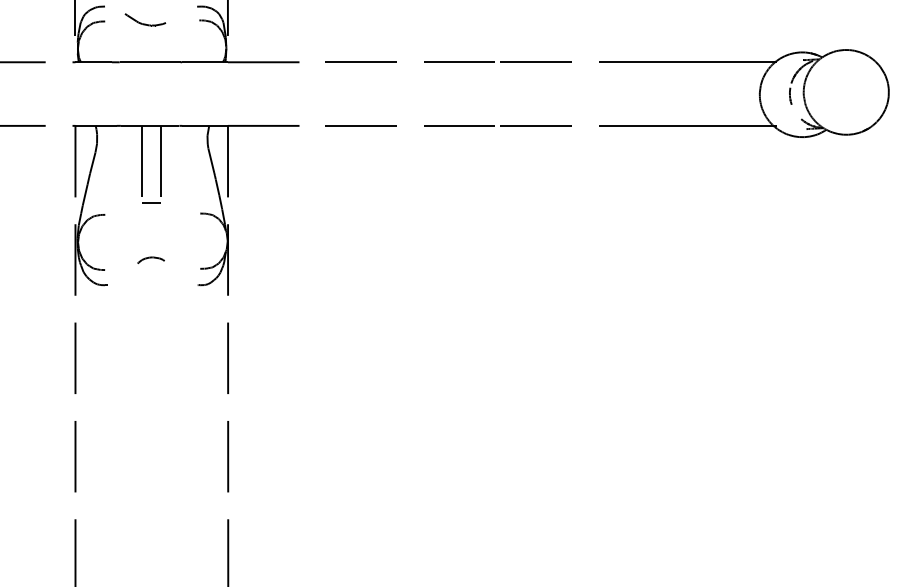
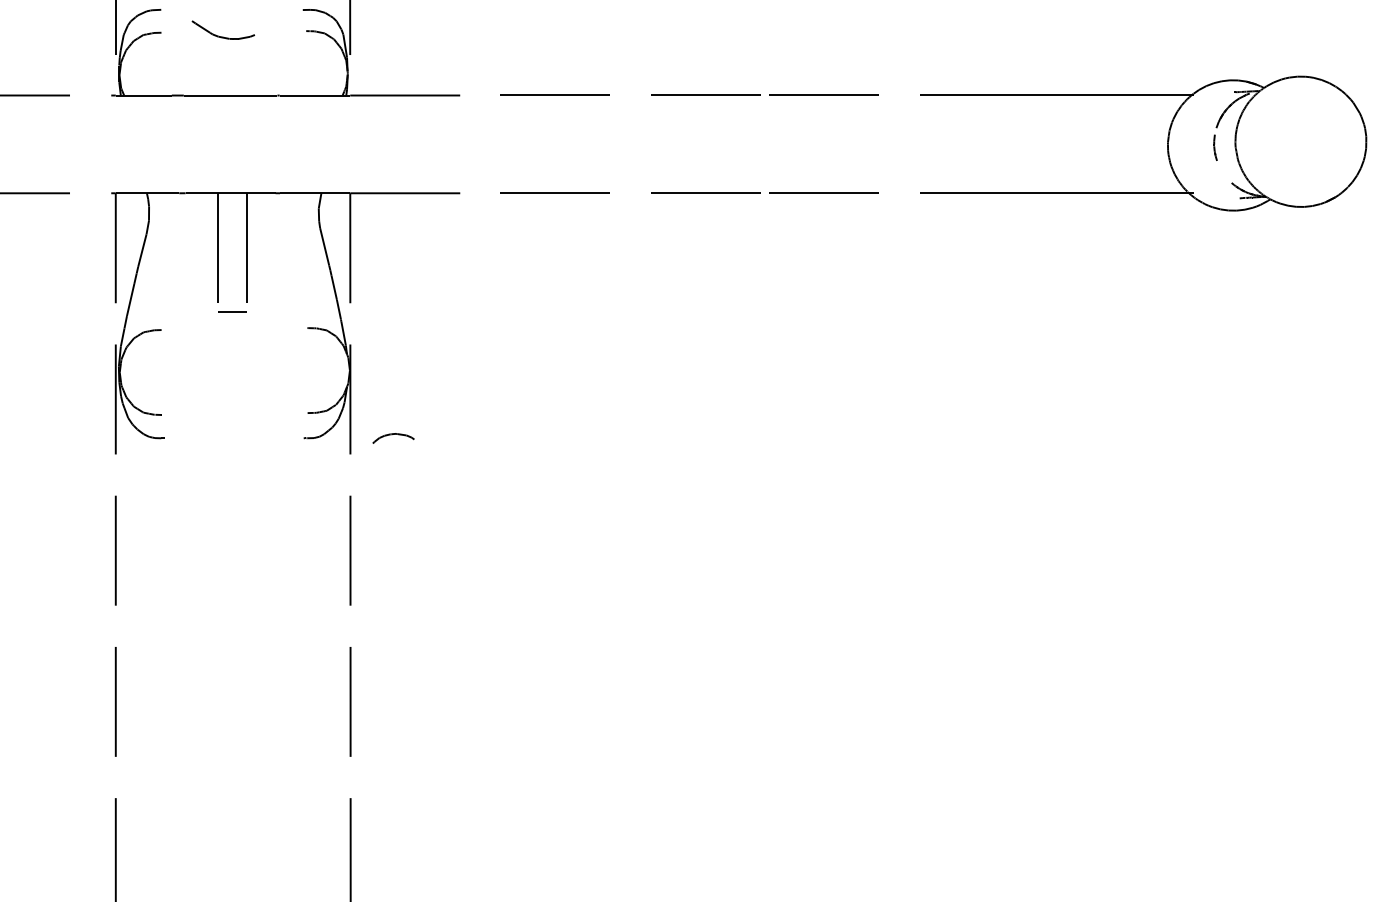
part: (150, 259) -> (392, 437), moved

